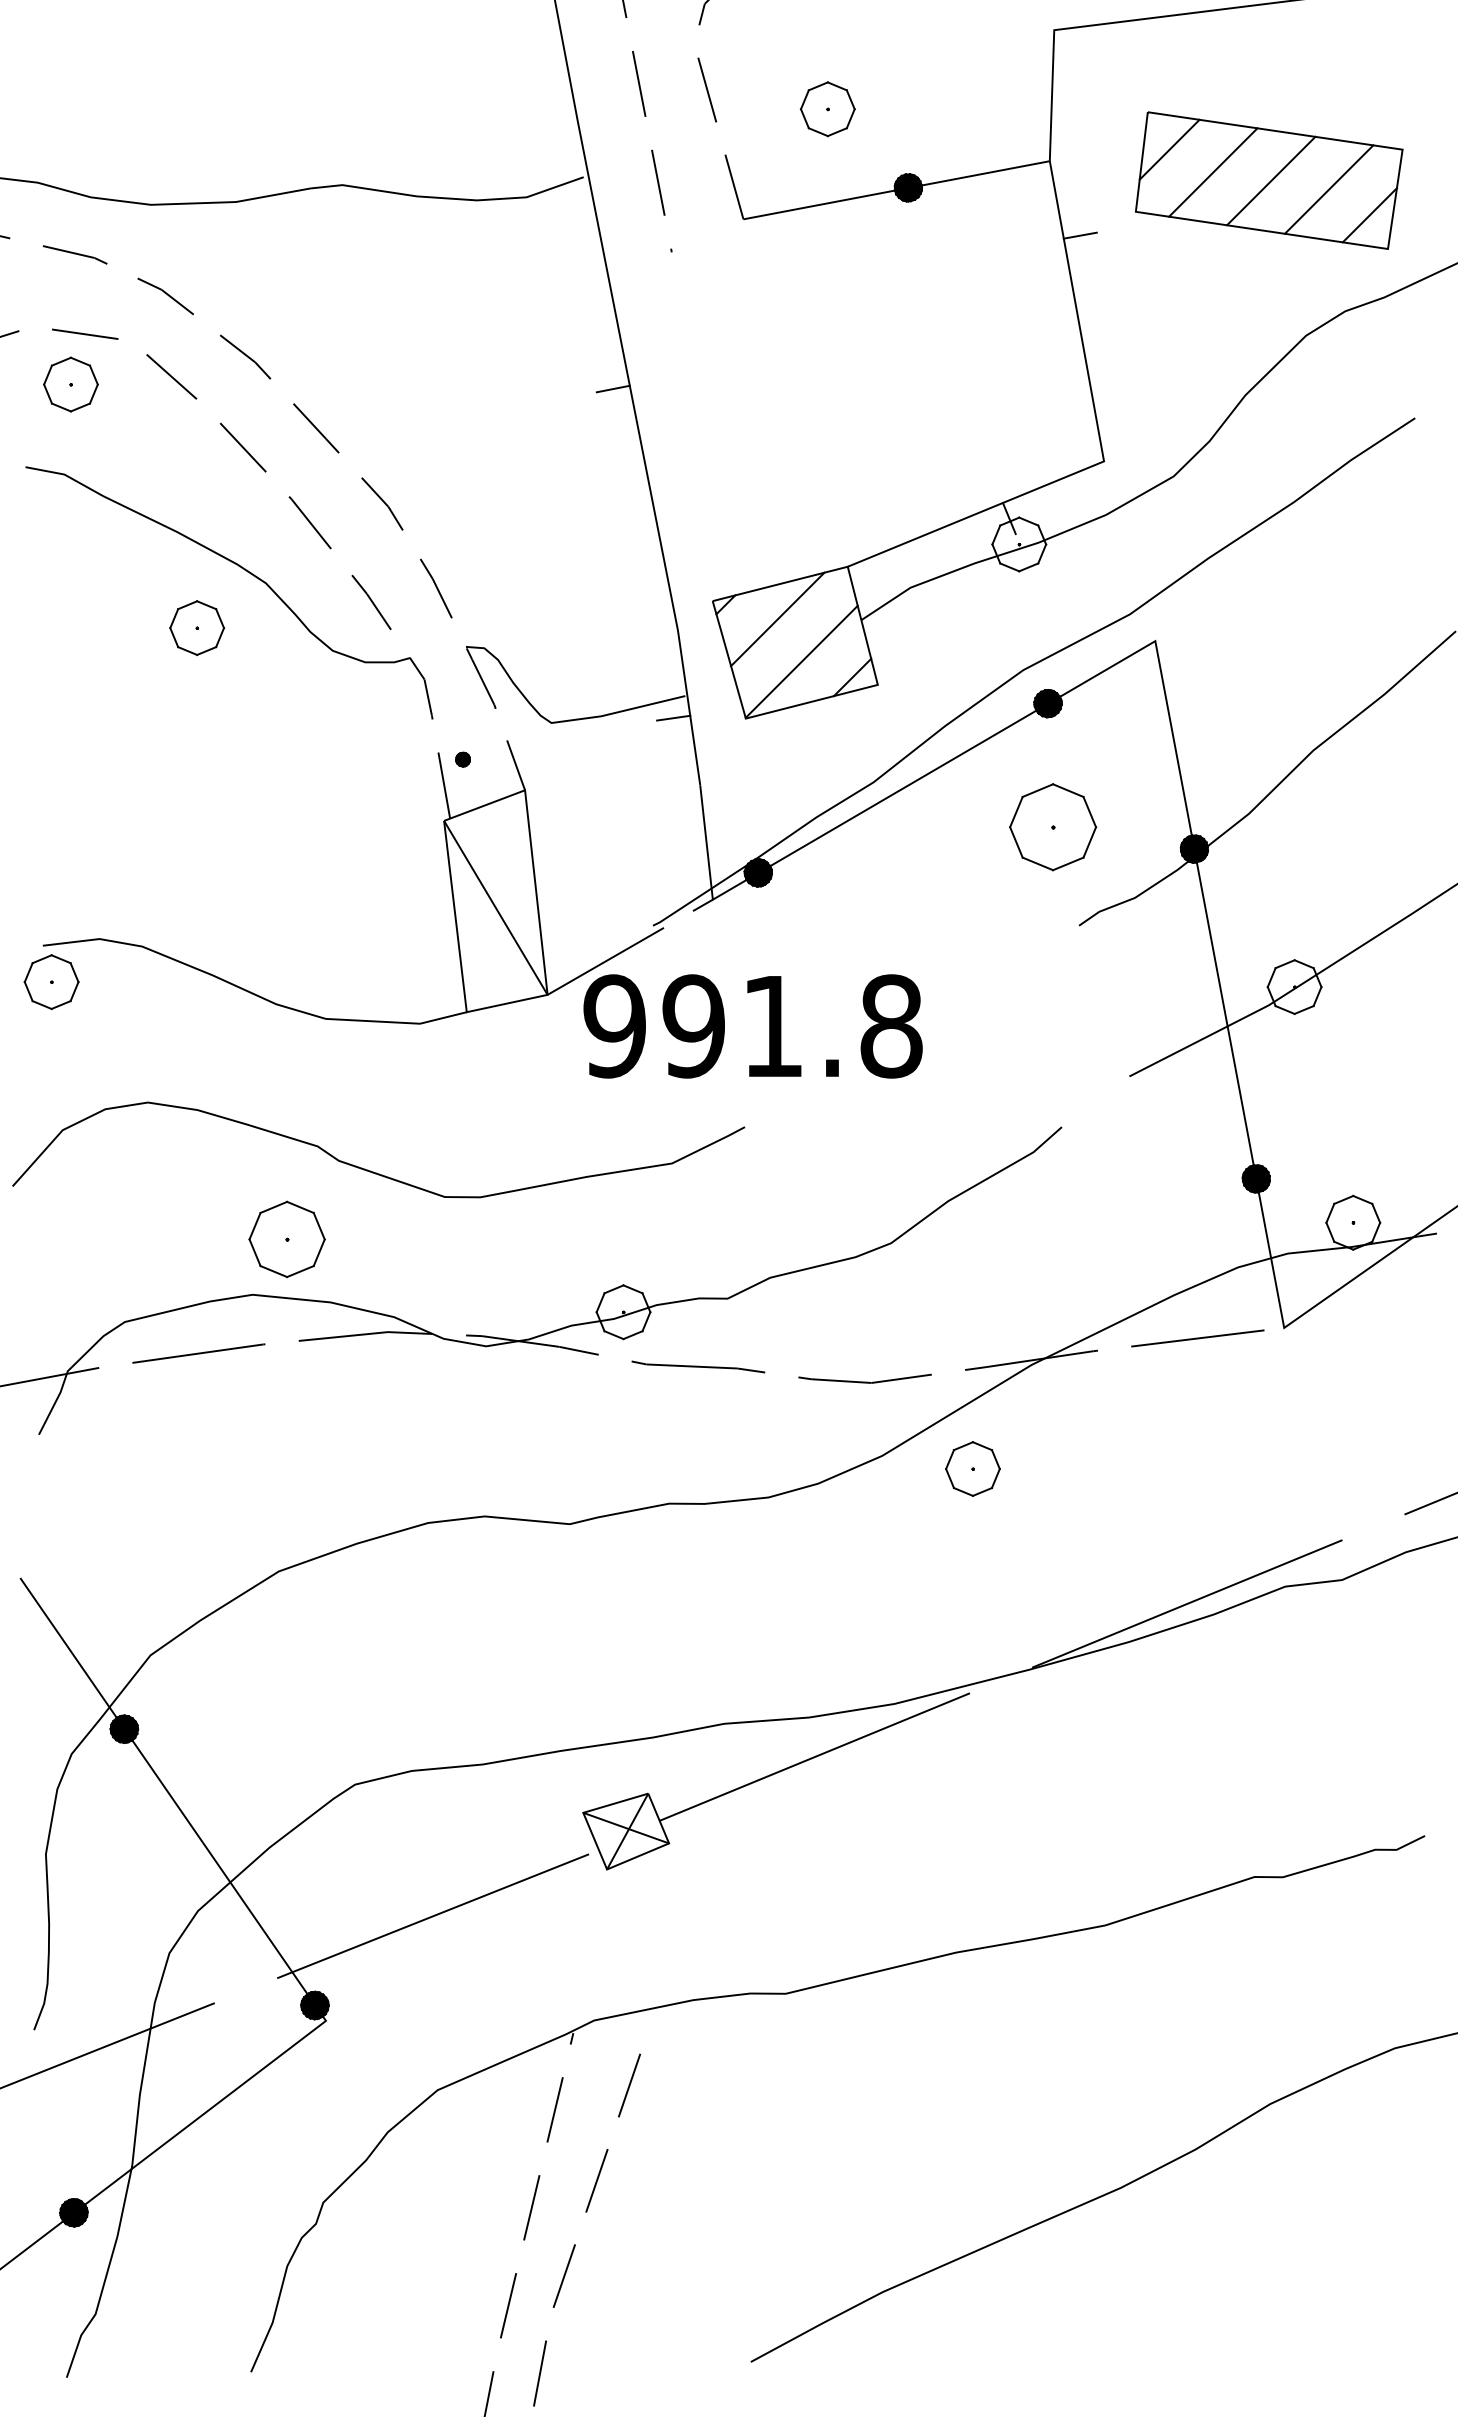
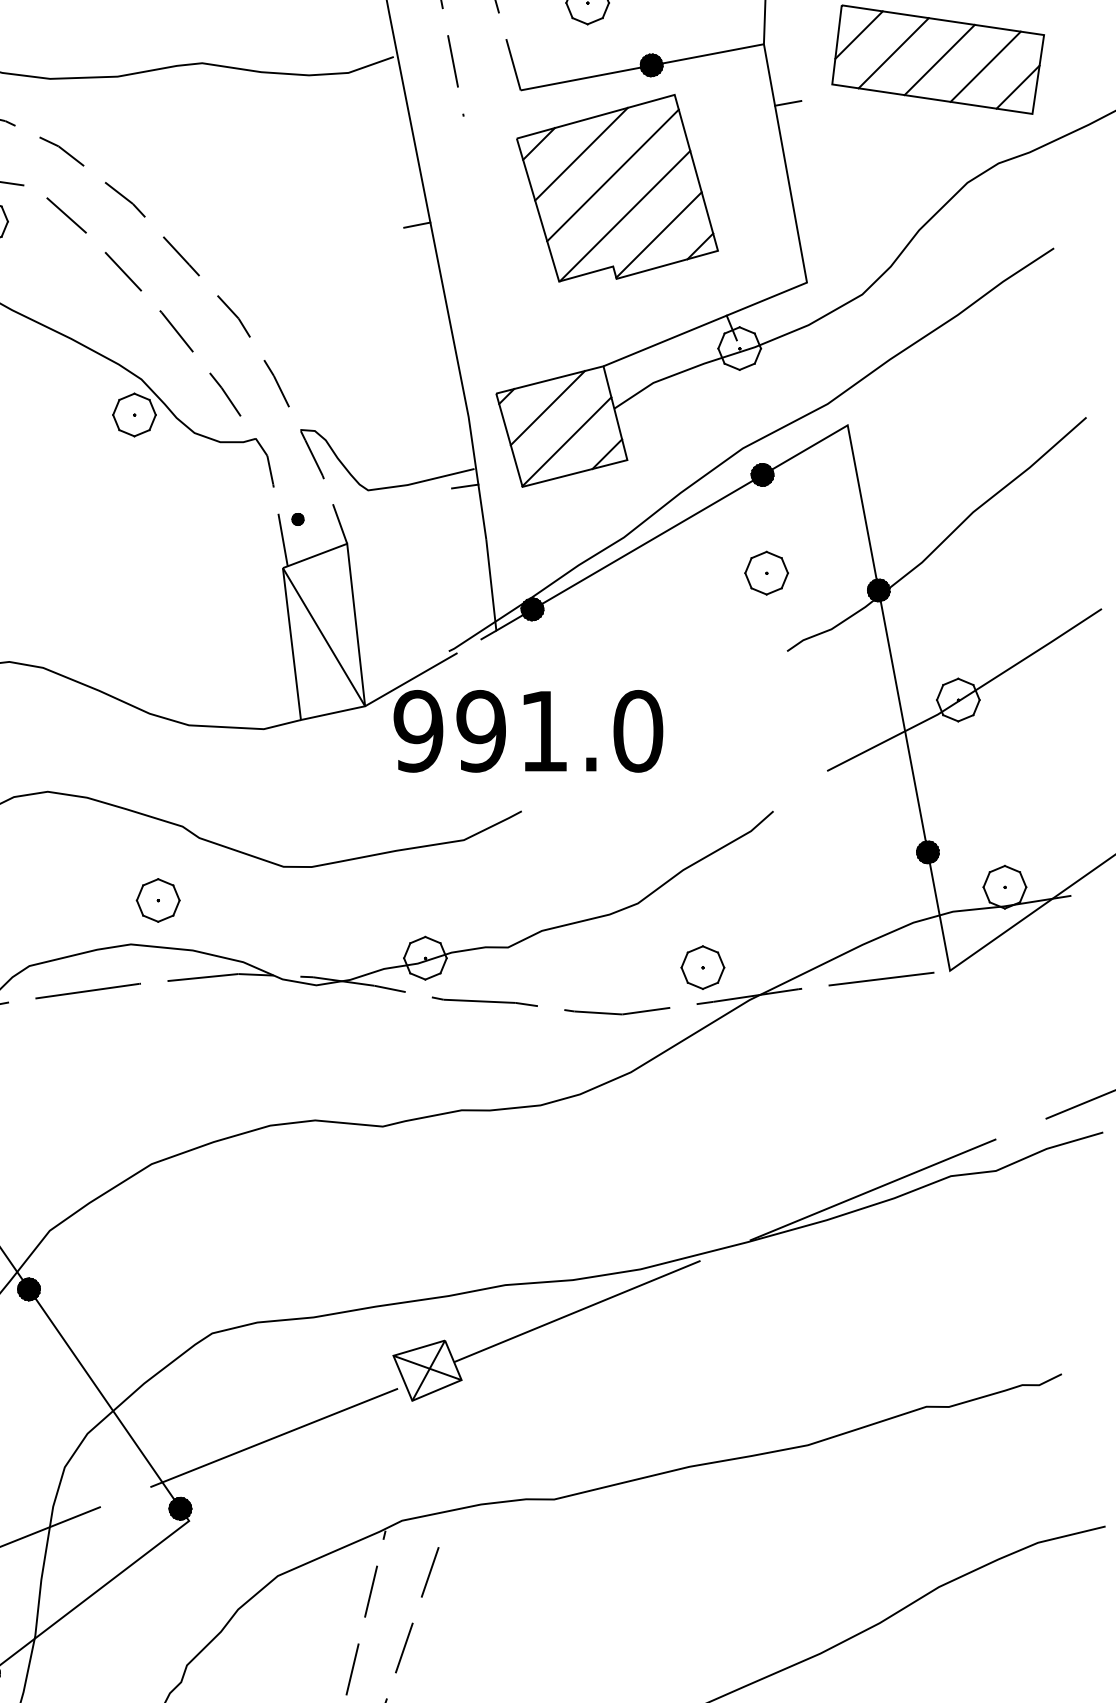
part: (864, 342) -> (616, 188), added
part: (197, 627) -> (134, 414), moved
part: (1053, 827) -> (766, 573), size x0.62
text: (891, 1026) -> (638, 731), 991.8 -> 991.0
part: (286, 1239) -> (157, 900), size x0.71
part: (972, 1468) -> (702, 967), moved

